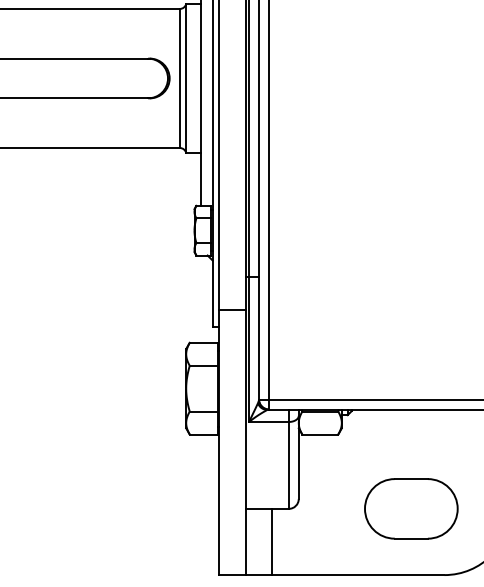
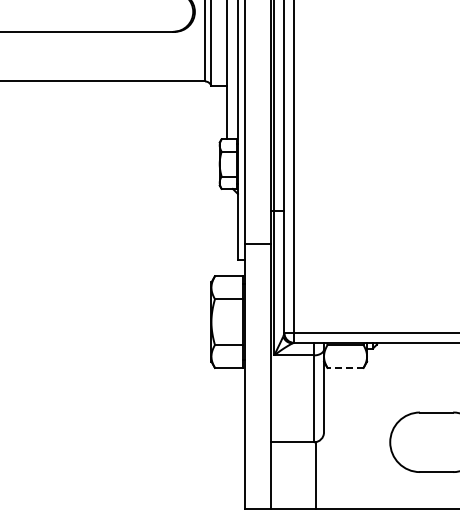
line: (320, 434) -> (345, 367), solid -> dashed
line: (272, 541) -> (315, 474), moved

